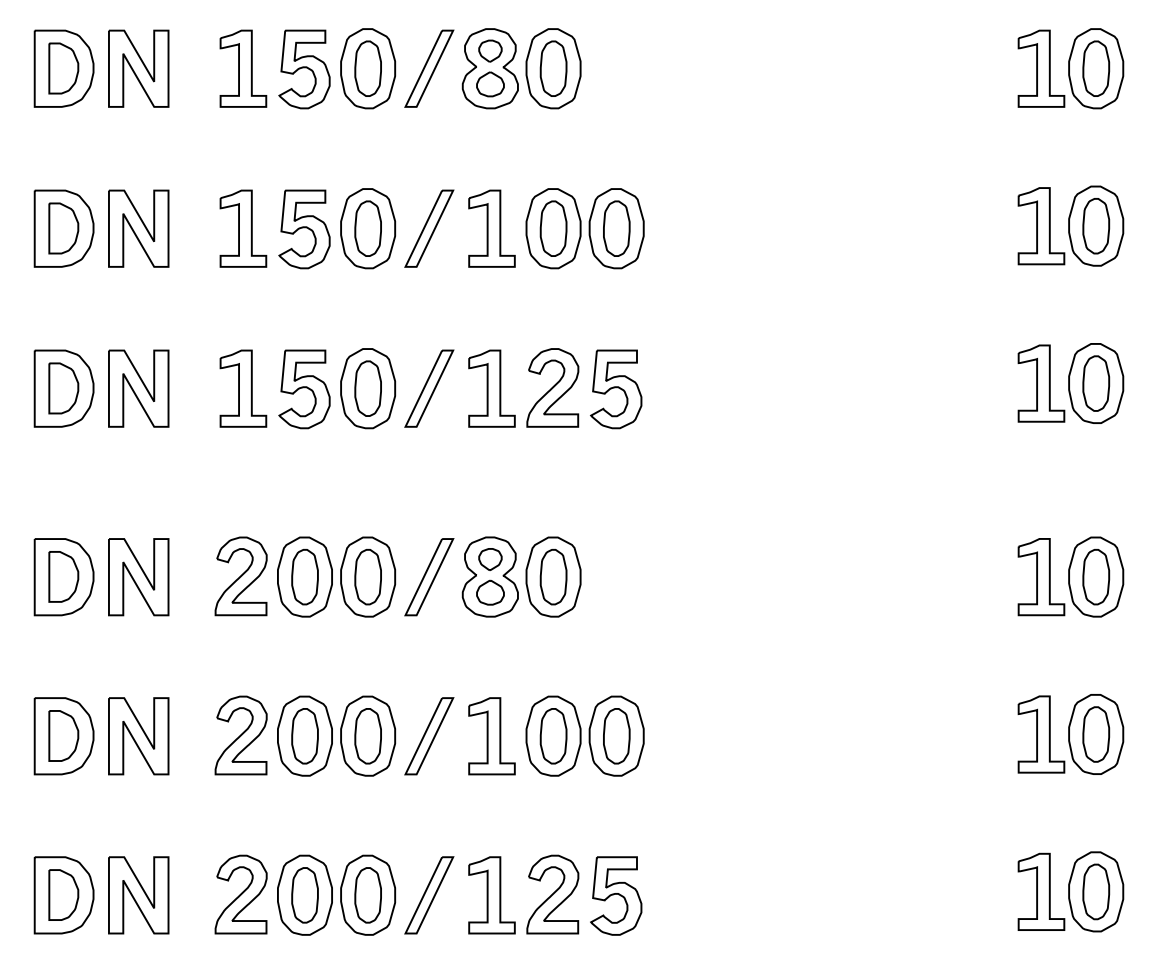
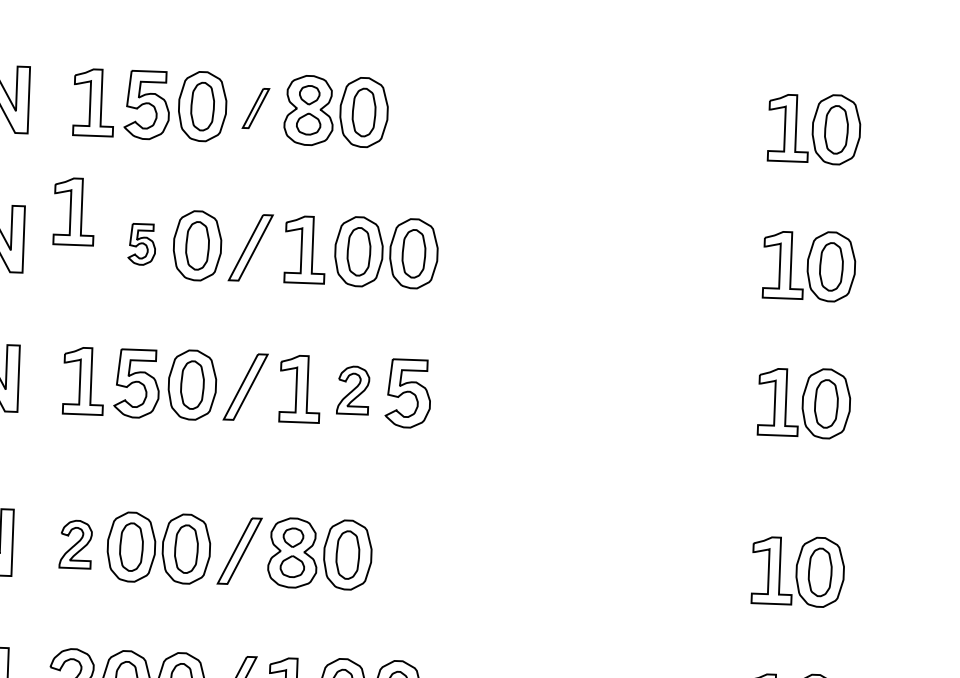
part: (429, 68) -> (256, 108), size x0.6
part: (243, 228) -> (74, 211), moved
part: (304, 229) -> (142, 244), size x0.6
part: (552, 387) -> (352, 389), size x0.7
part: (240, 576) -> (75, 544), size x0.7

